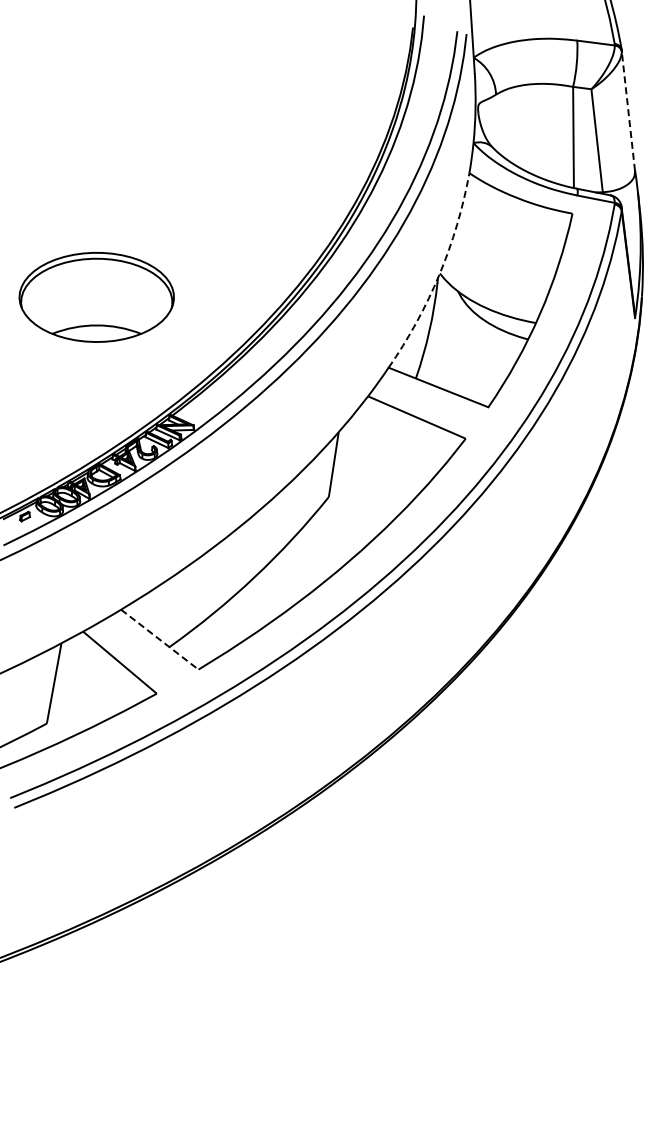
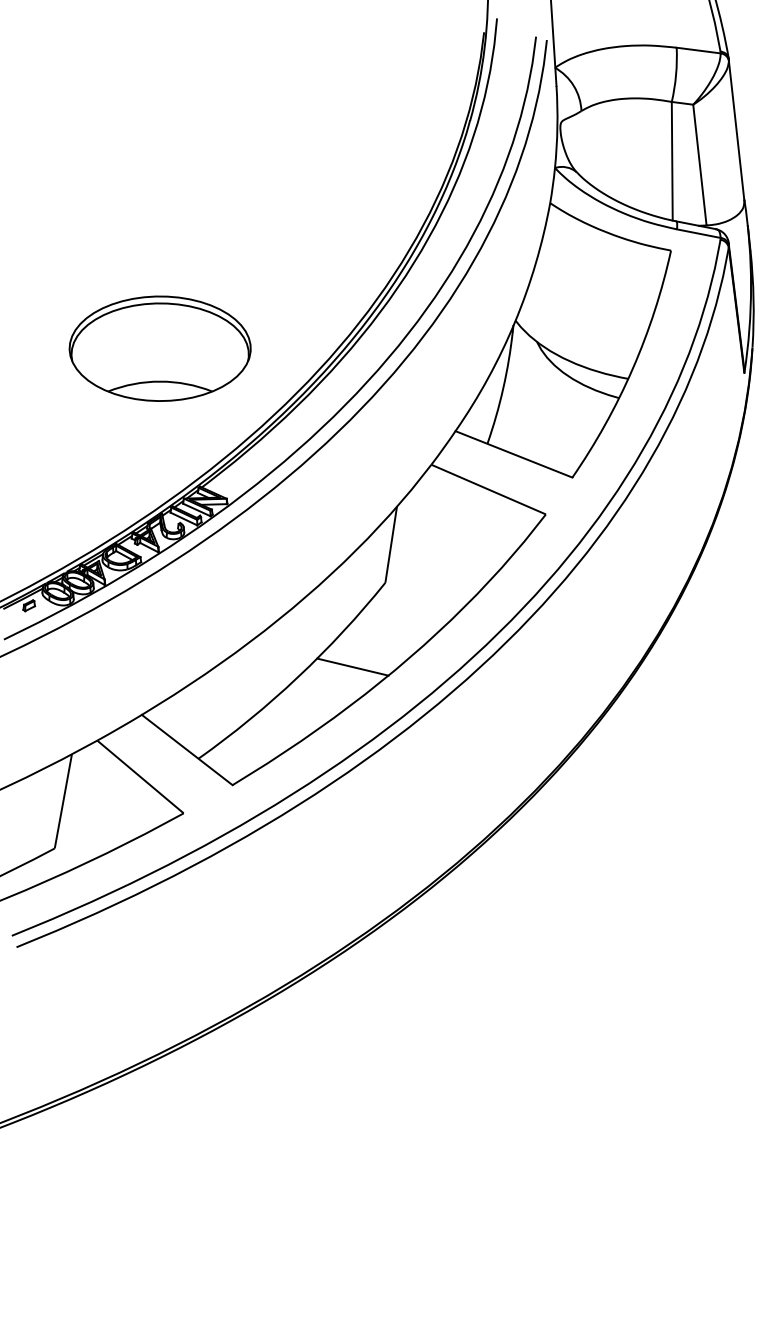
line: (628, 110) -> (736, 129), dashed -> solid
arc: (439, 274) -> (515, 321), dashed -> solid
part: (96, 297) -> (159, 348), moved
line: (300, 568) -> (352, 666), added
line: (159, 639) -> (186, 749), dashed -> solid

